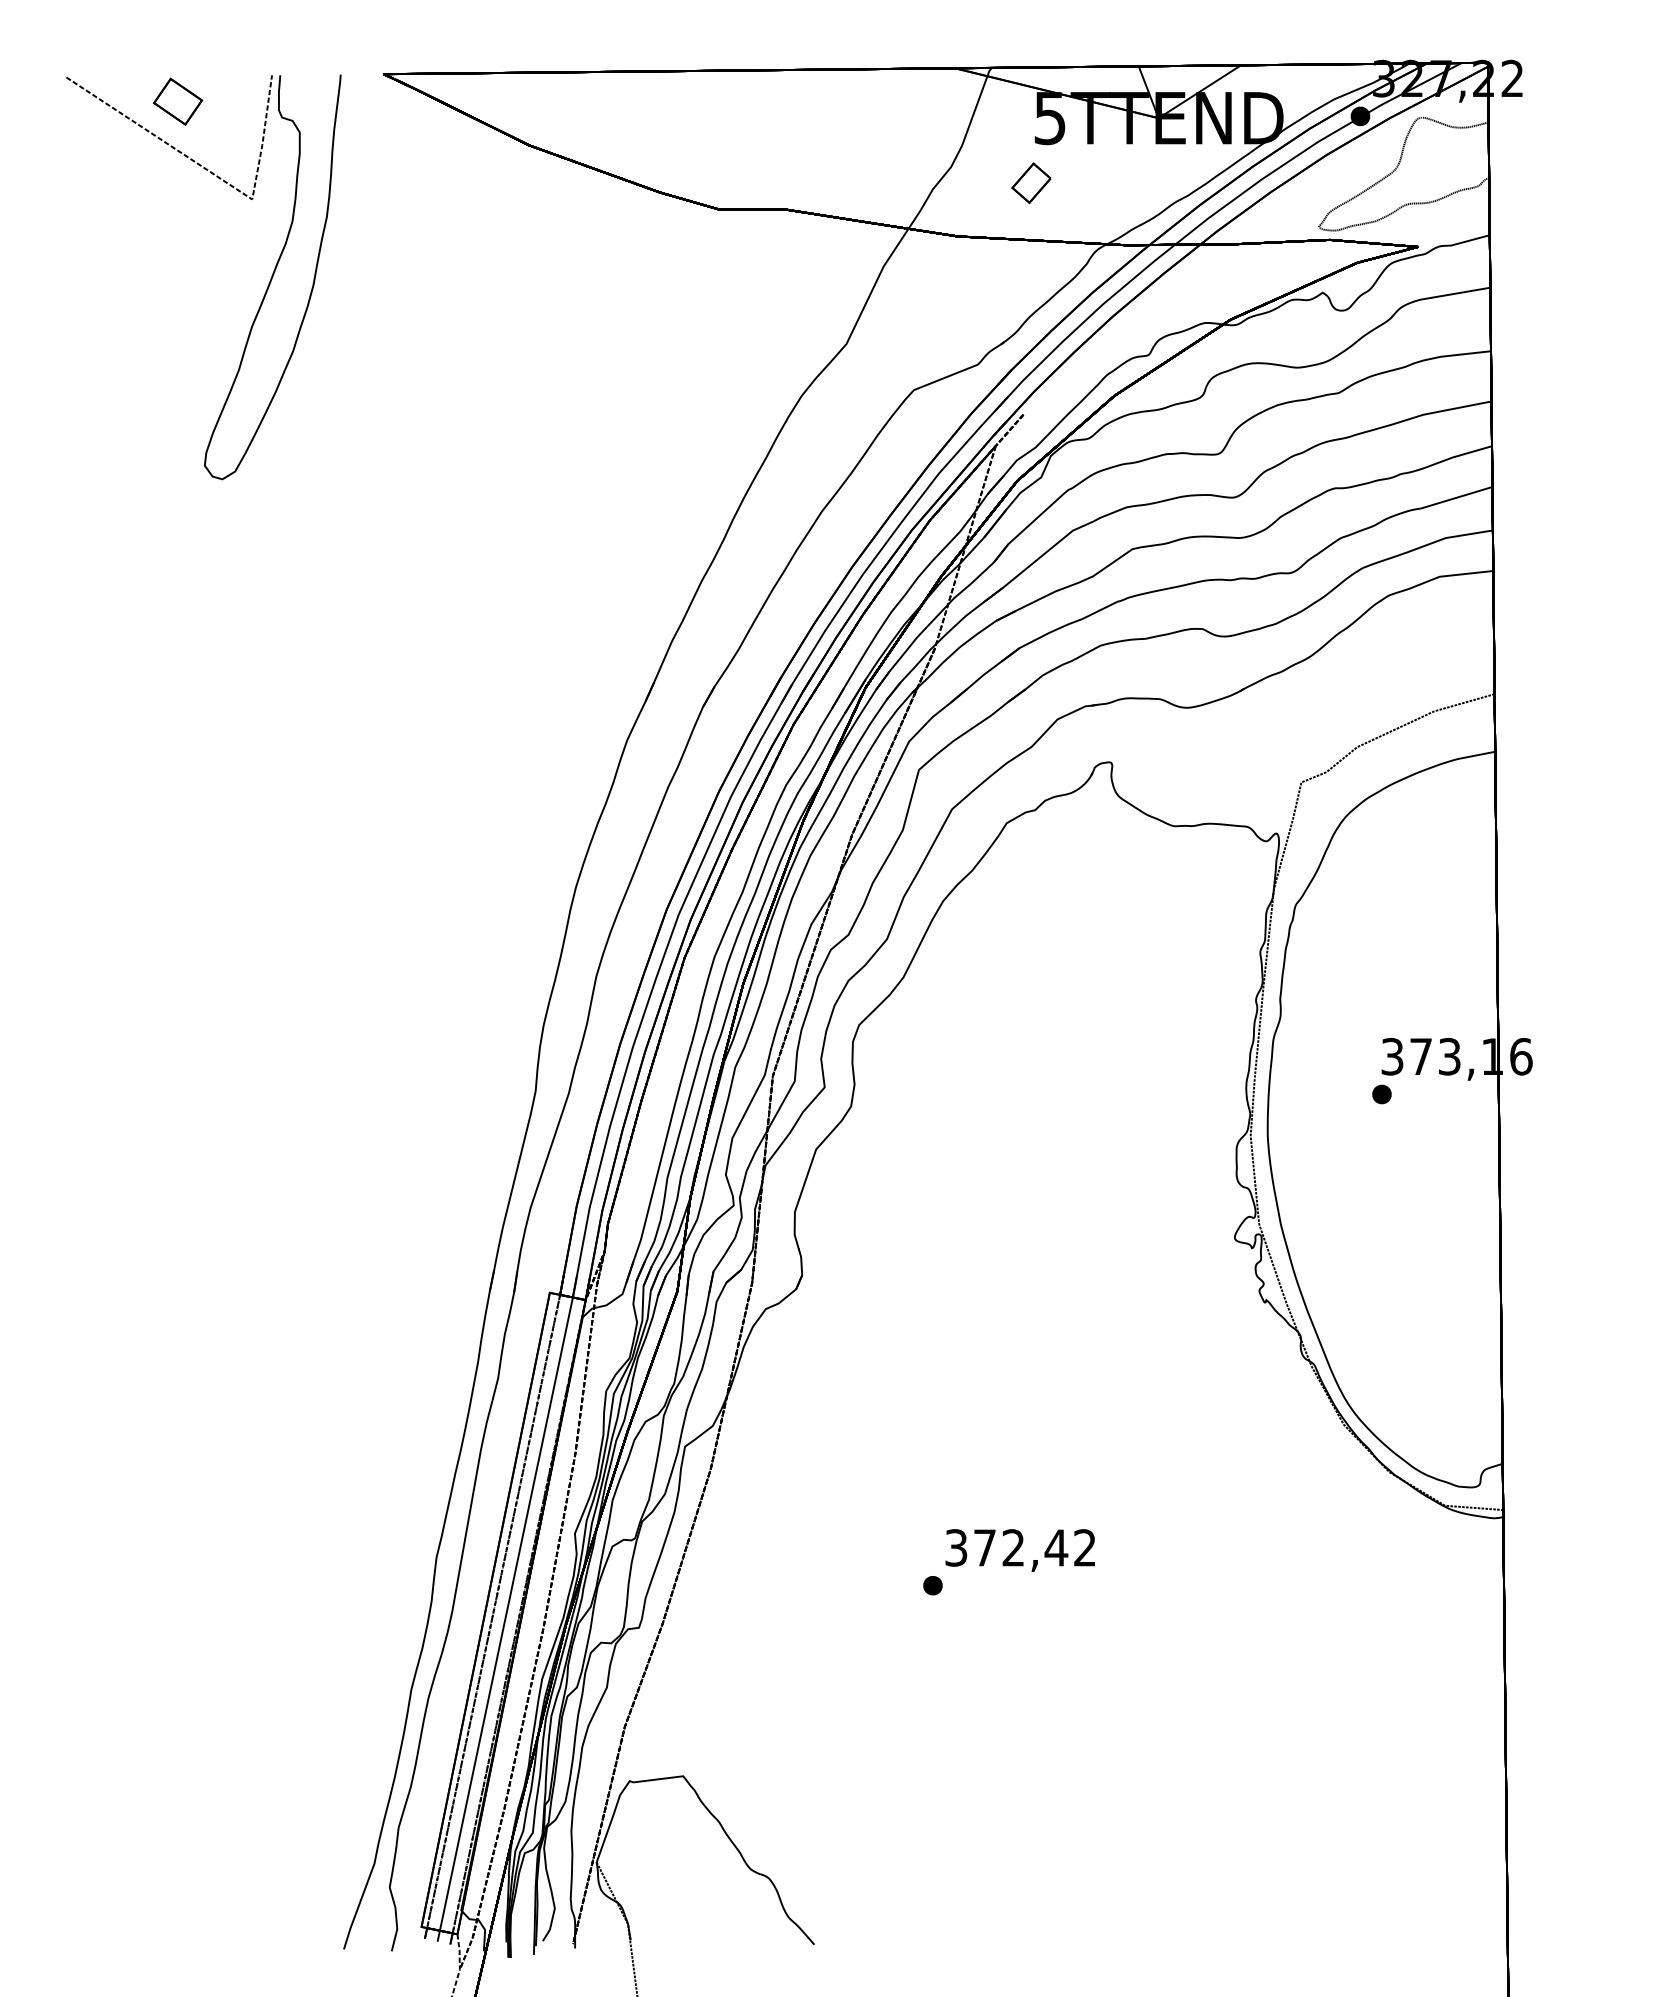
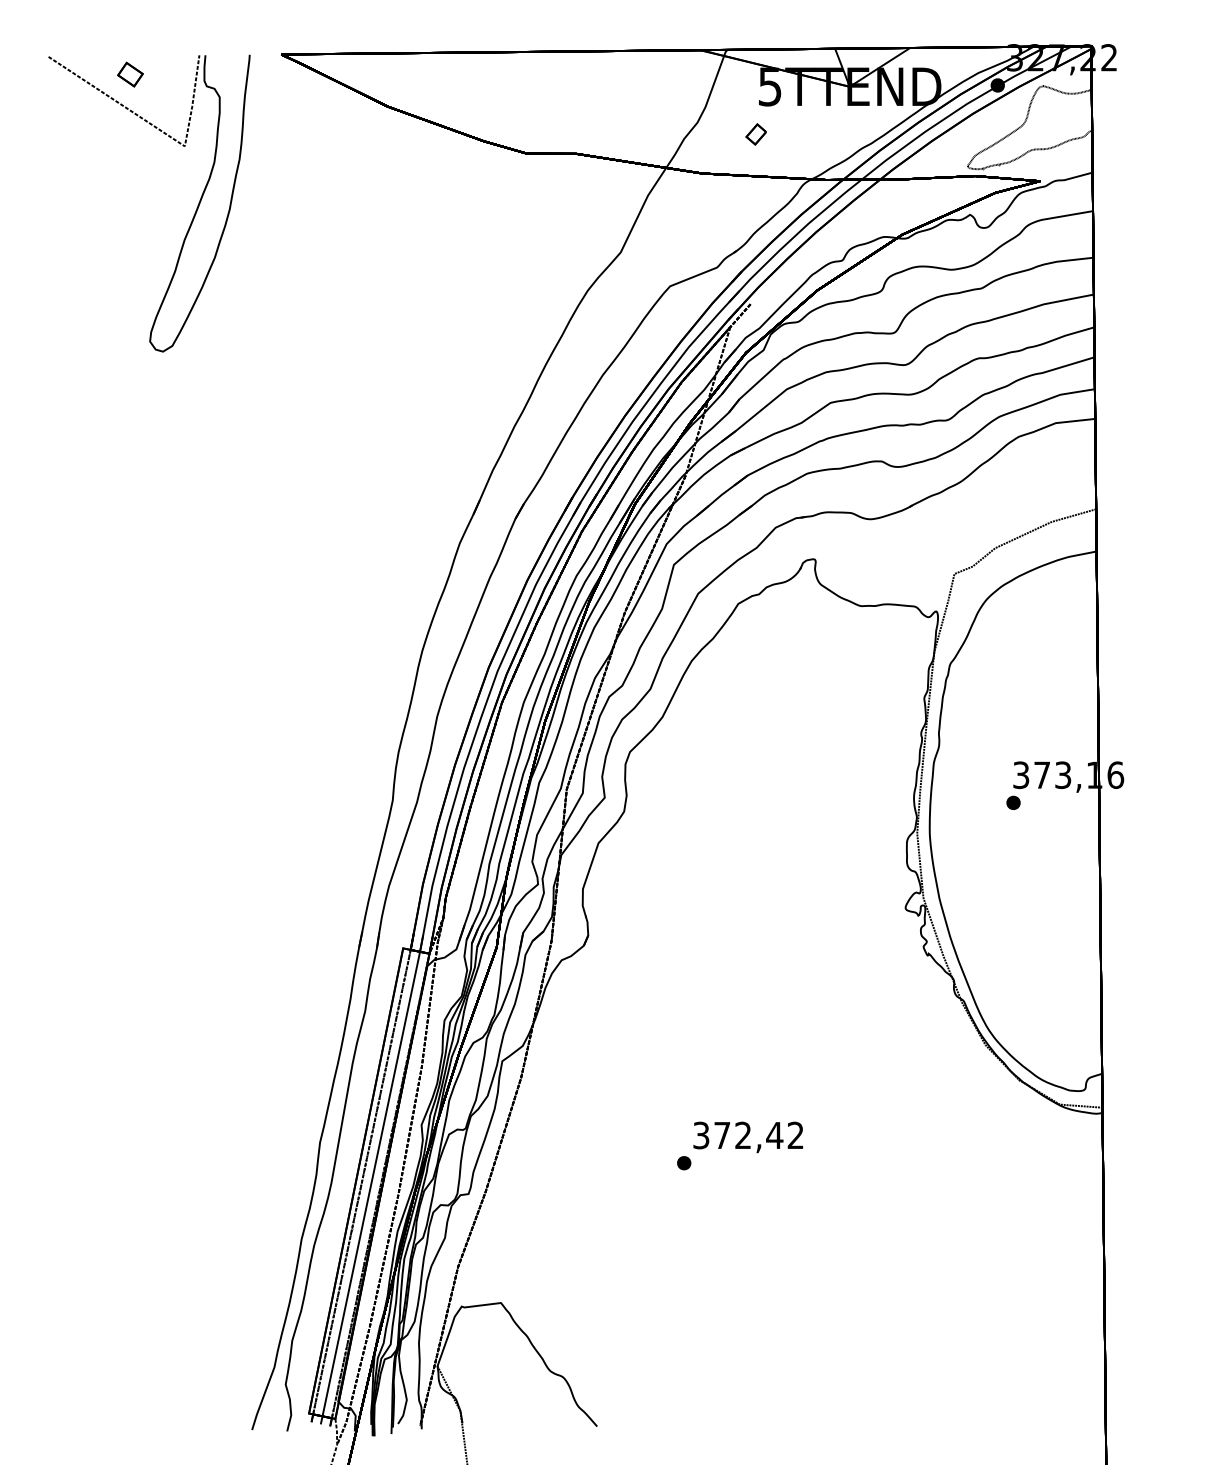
part: (178, 101) -> (130, 74), size x0.7
part: (1030, 183) -> (755, 134), size x0.7

